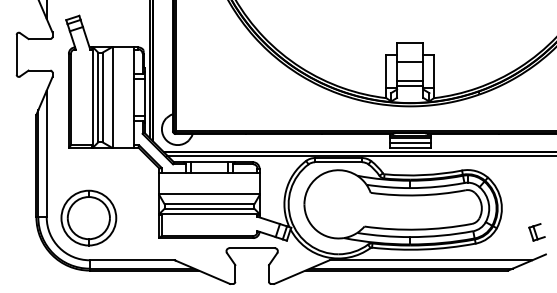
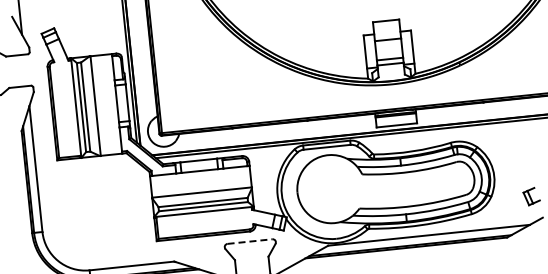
line: (409, 143) -> (395, 121), removed
part: (88, 217) -> (84, 227), removed
line: (252, 248) -> (250, 241), solid -> dashed

